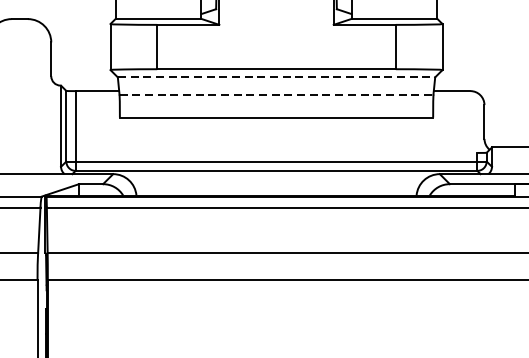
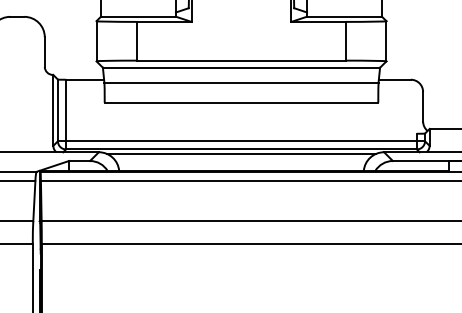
line: (276, 77) -> (241, 67), dashed -> solid
line: (276, 94) -> (241, 82), dashed -> solid
line: (276, 176) -> (241, 154), added

